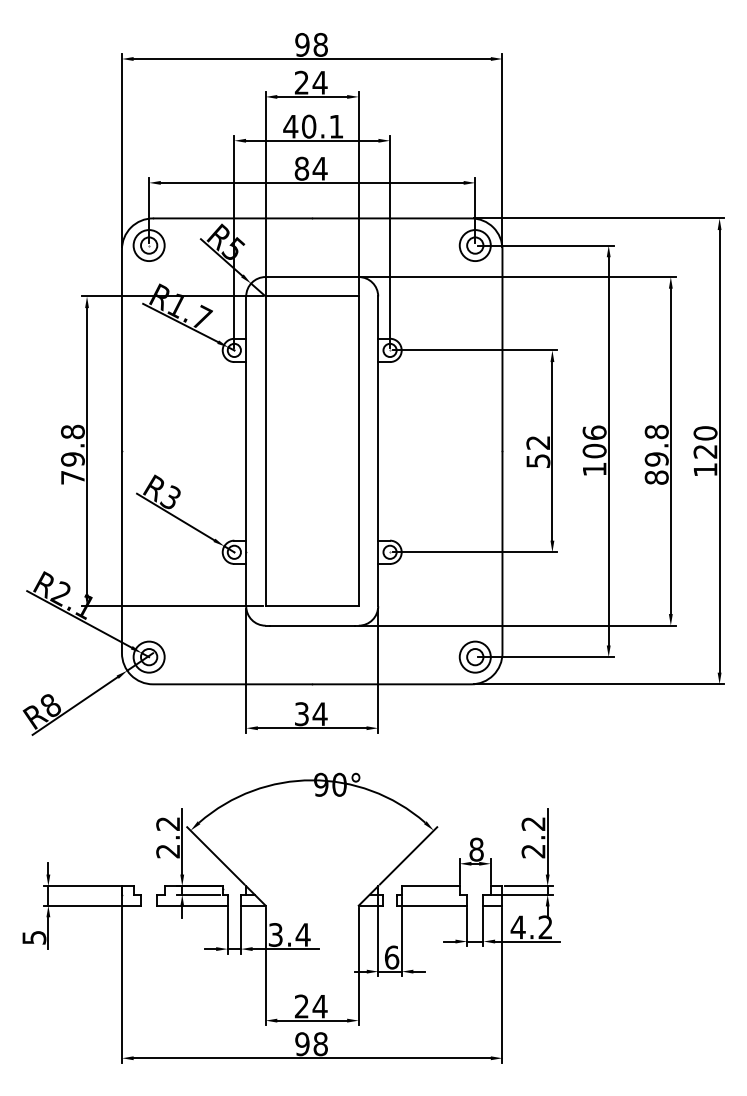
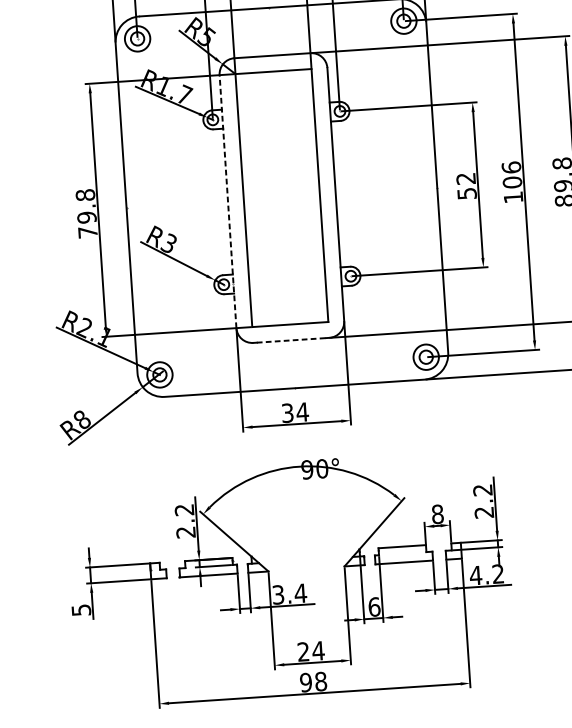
line: (246, 451) -> (228, 201), solid -> dashed
line: (312, 625) -> (291, 340), solid -> dashed

